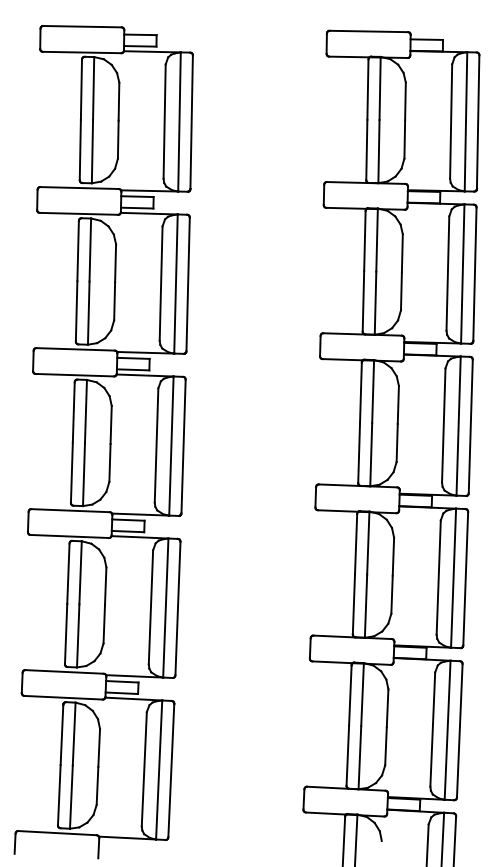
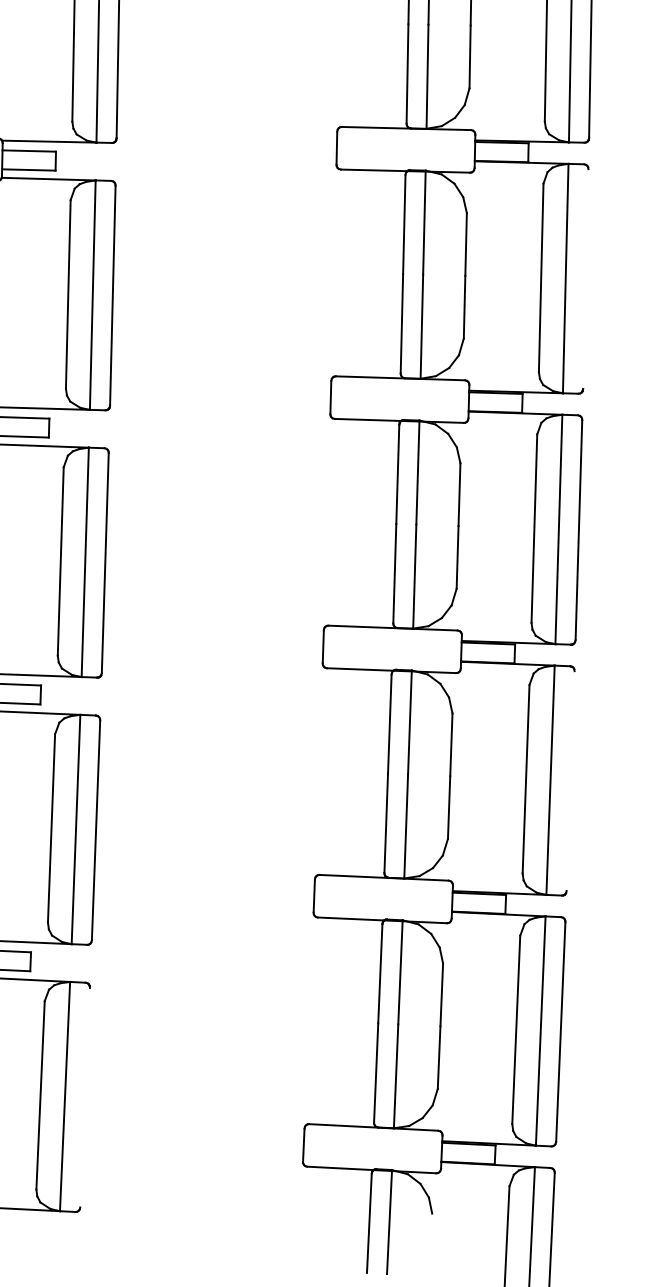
line: (474, 273) -> (585, 277), removed
line: (465, 578) -> (570, 780), removed
line: (171, 770) -> (85, 1097), removed

